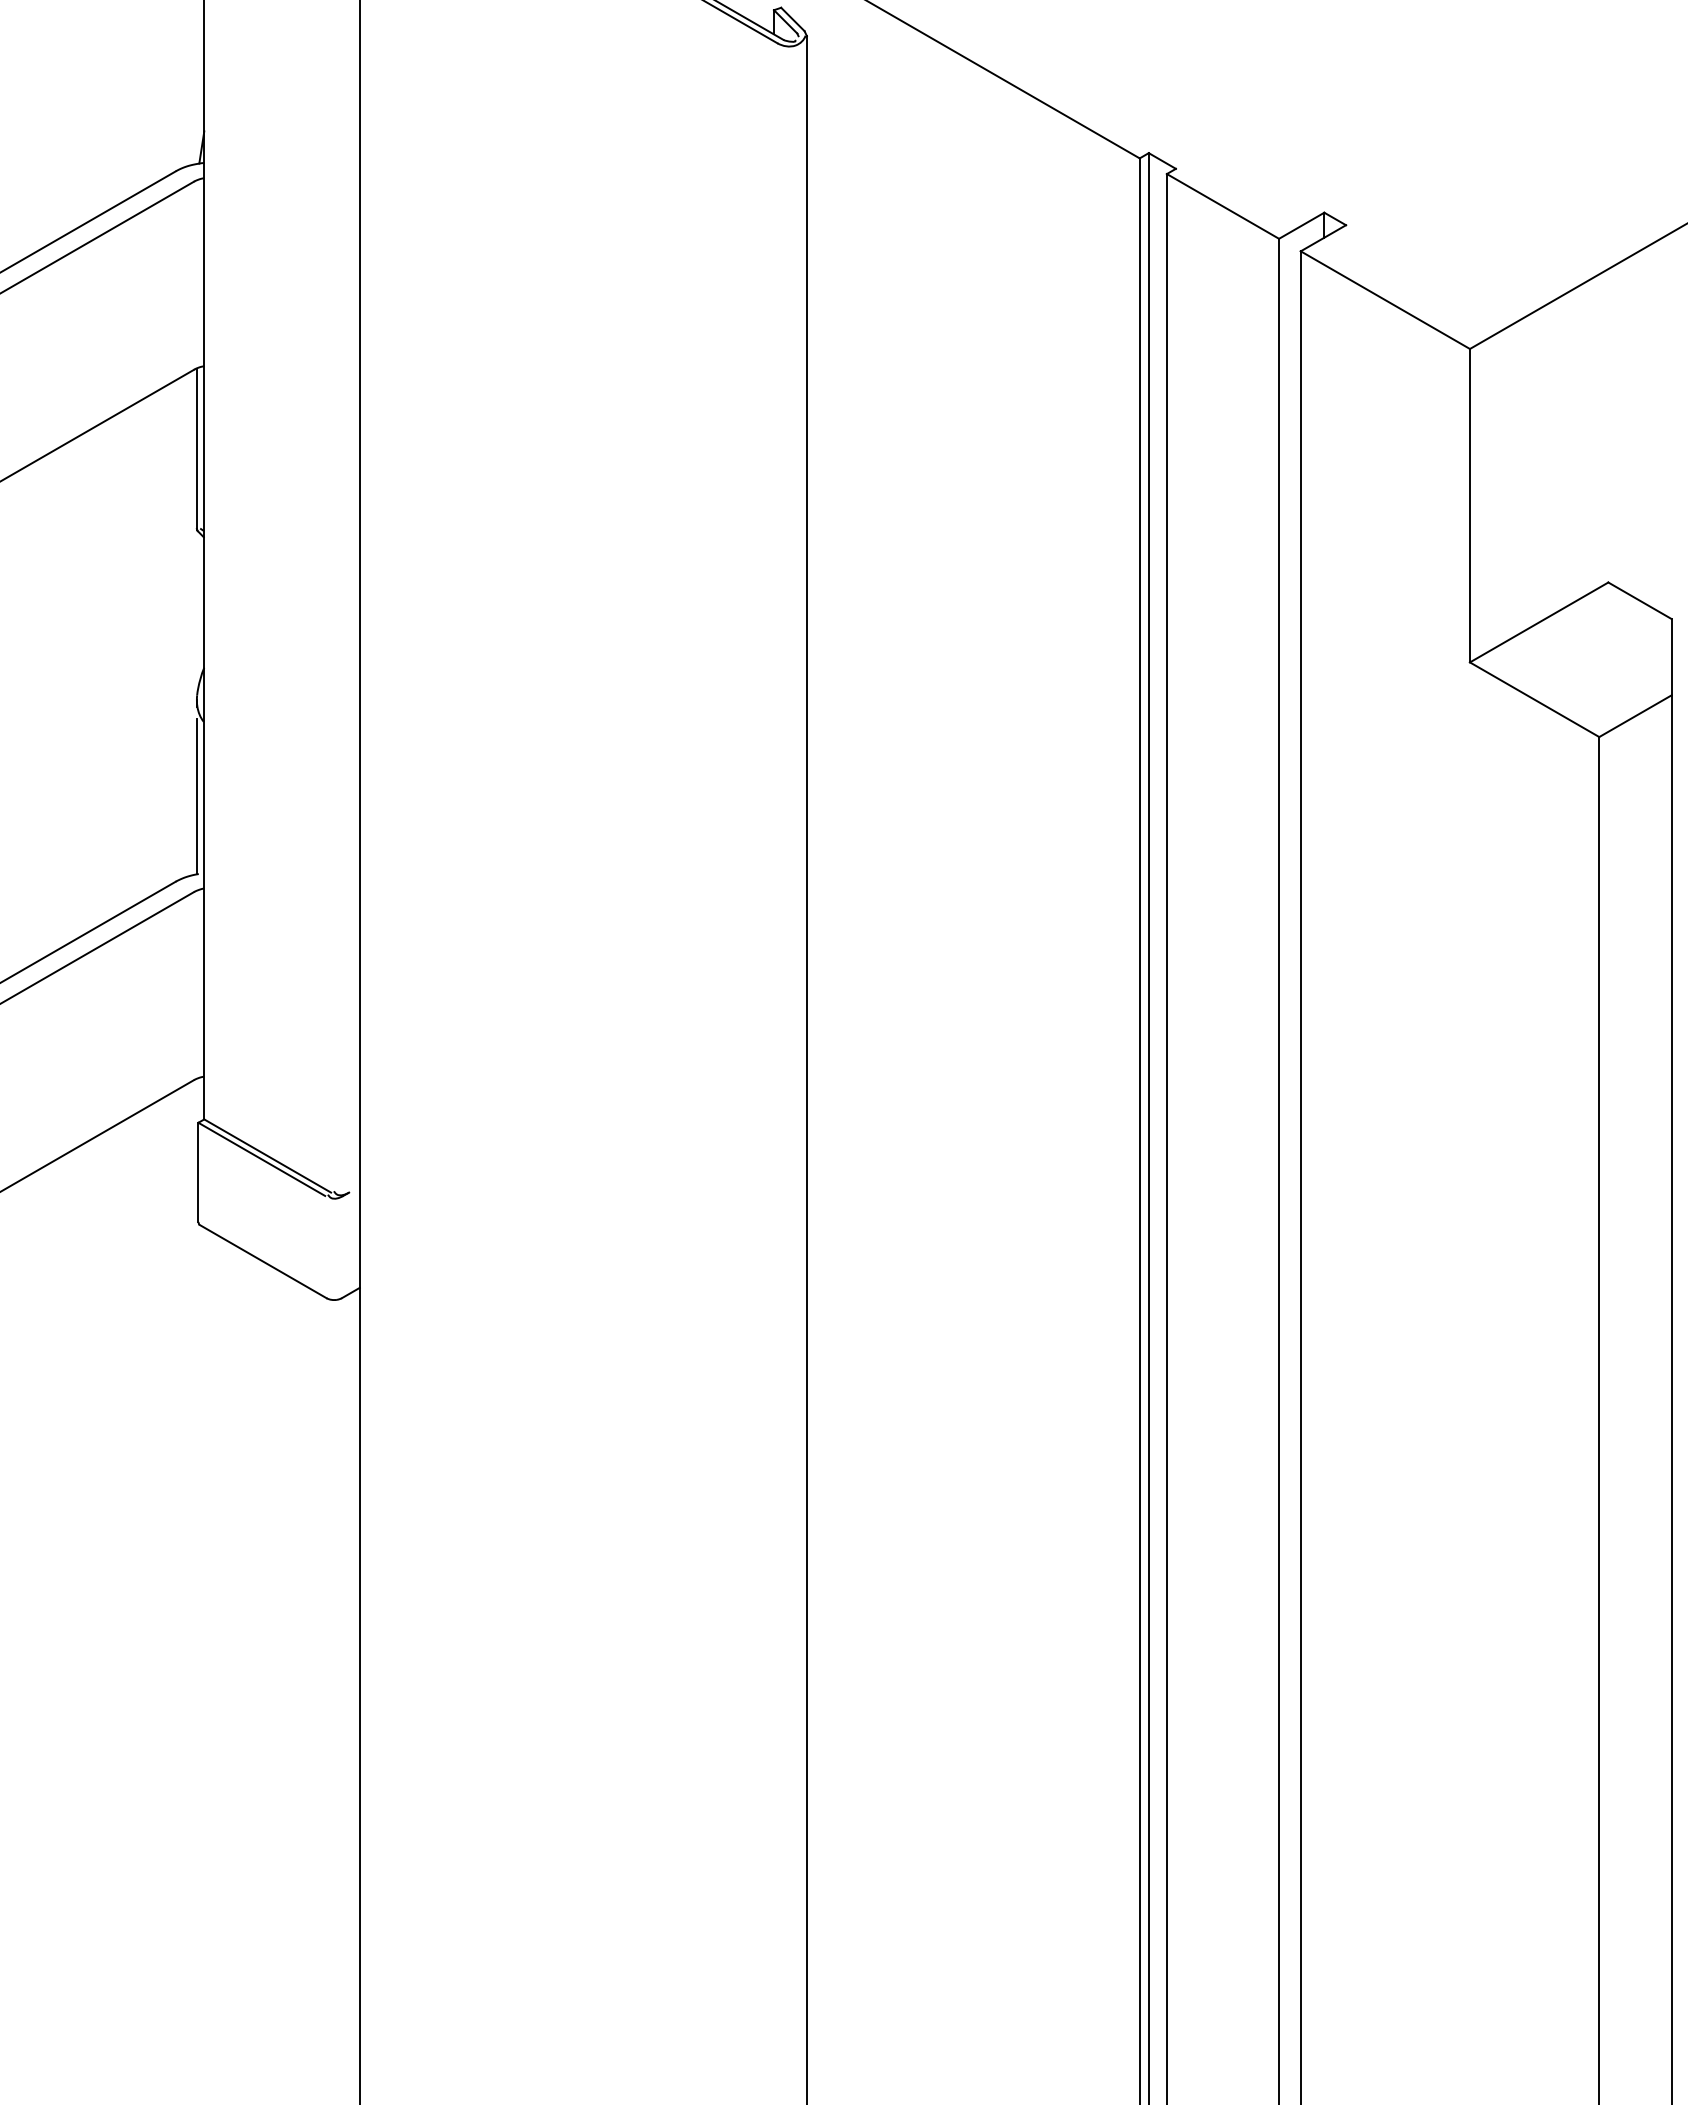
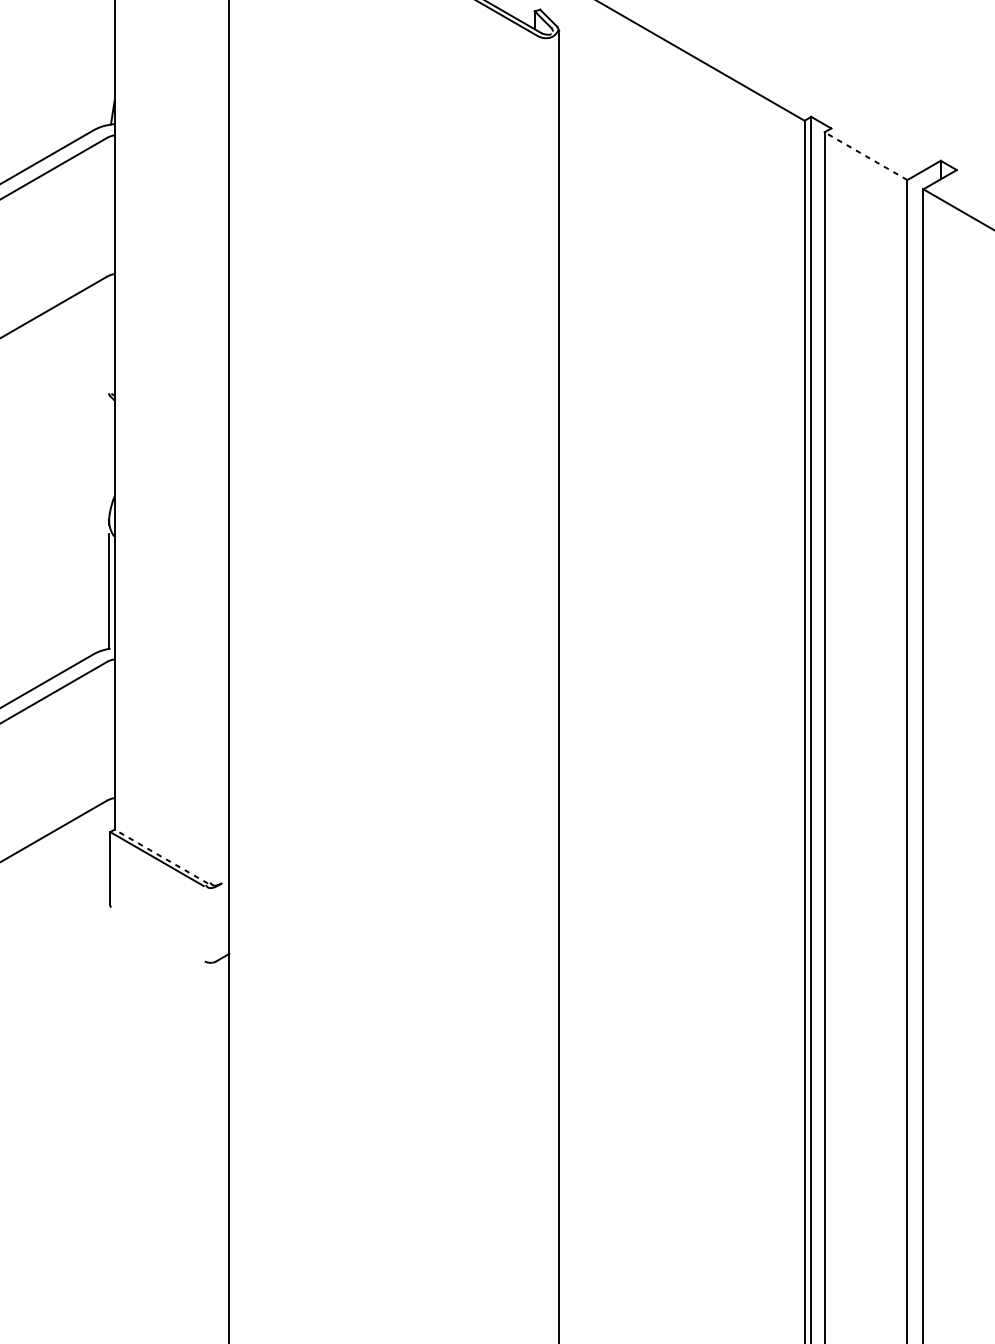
line: (1223, 206) -> (866, 156), solid -> dashed
line: (196, 449) -> (108, 335), removed
line: (267, 1155) -> (161, 856), solid -> dashed
line: (262, 1261) -> (157, 934), removed

